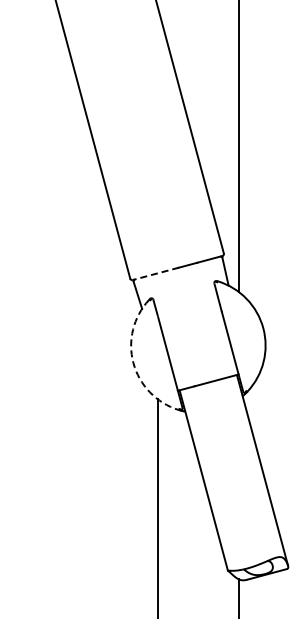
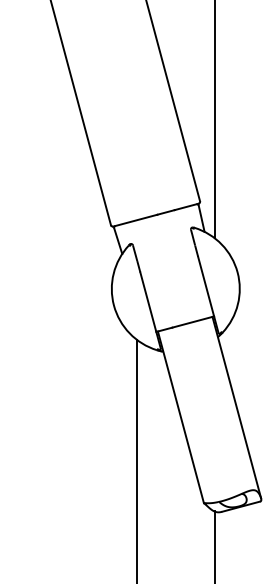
line: (155, 273) -> (134, 220), dashed -> solid
arc: (133, 363) -> (114, 305), dashed -> solid

